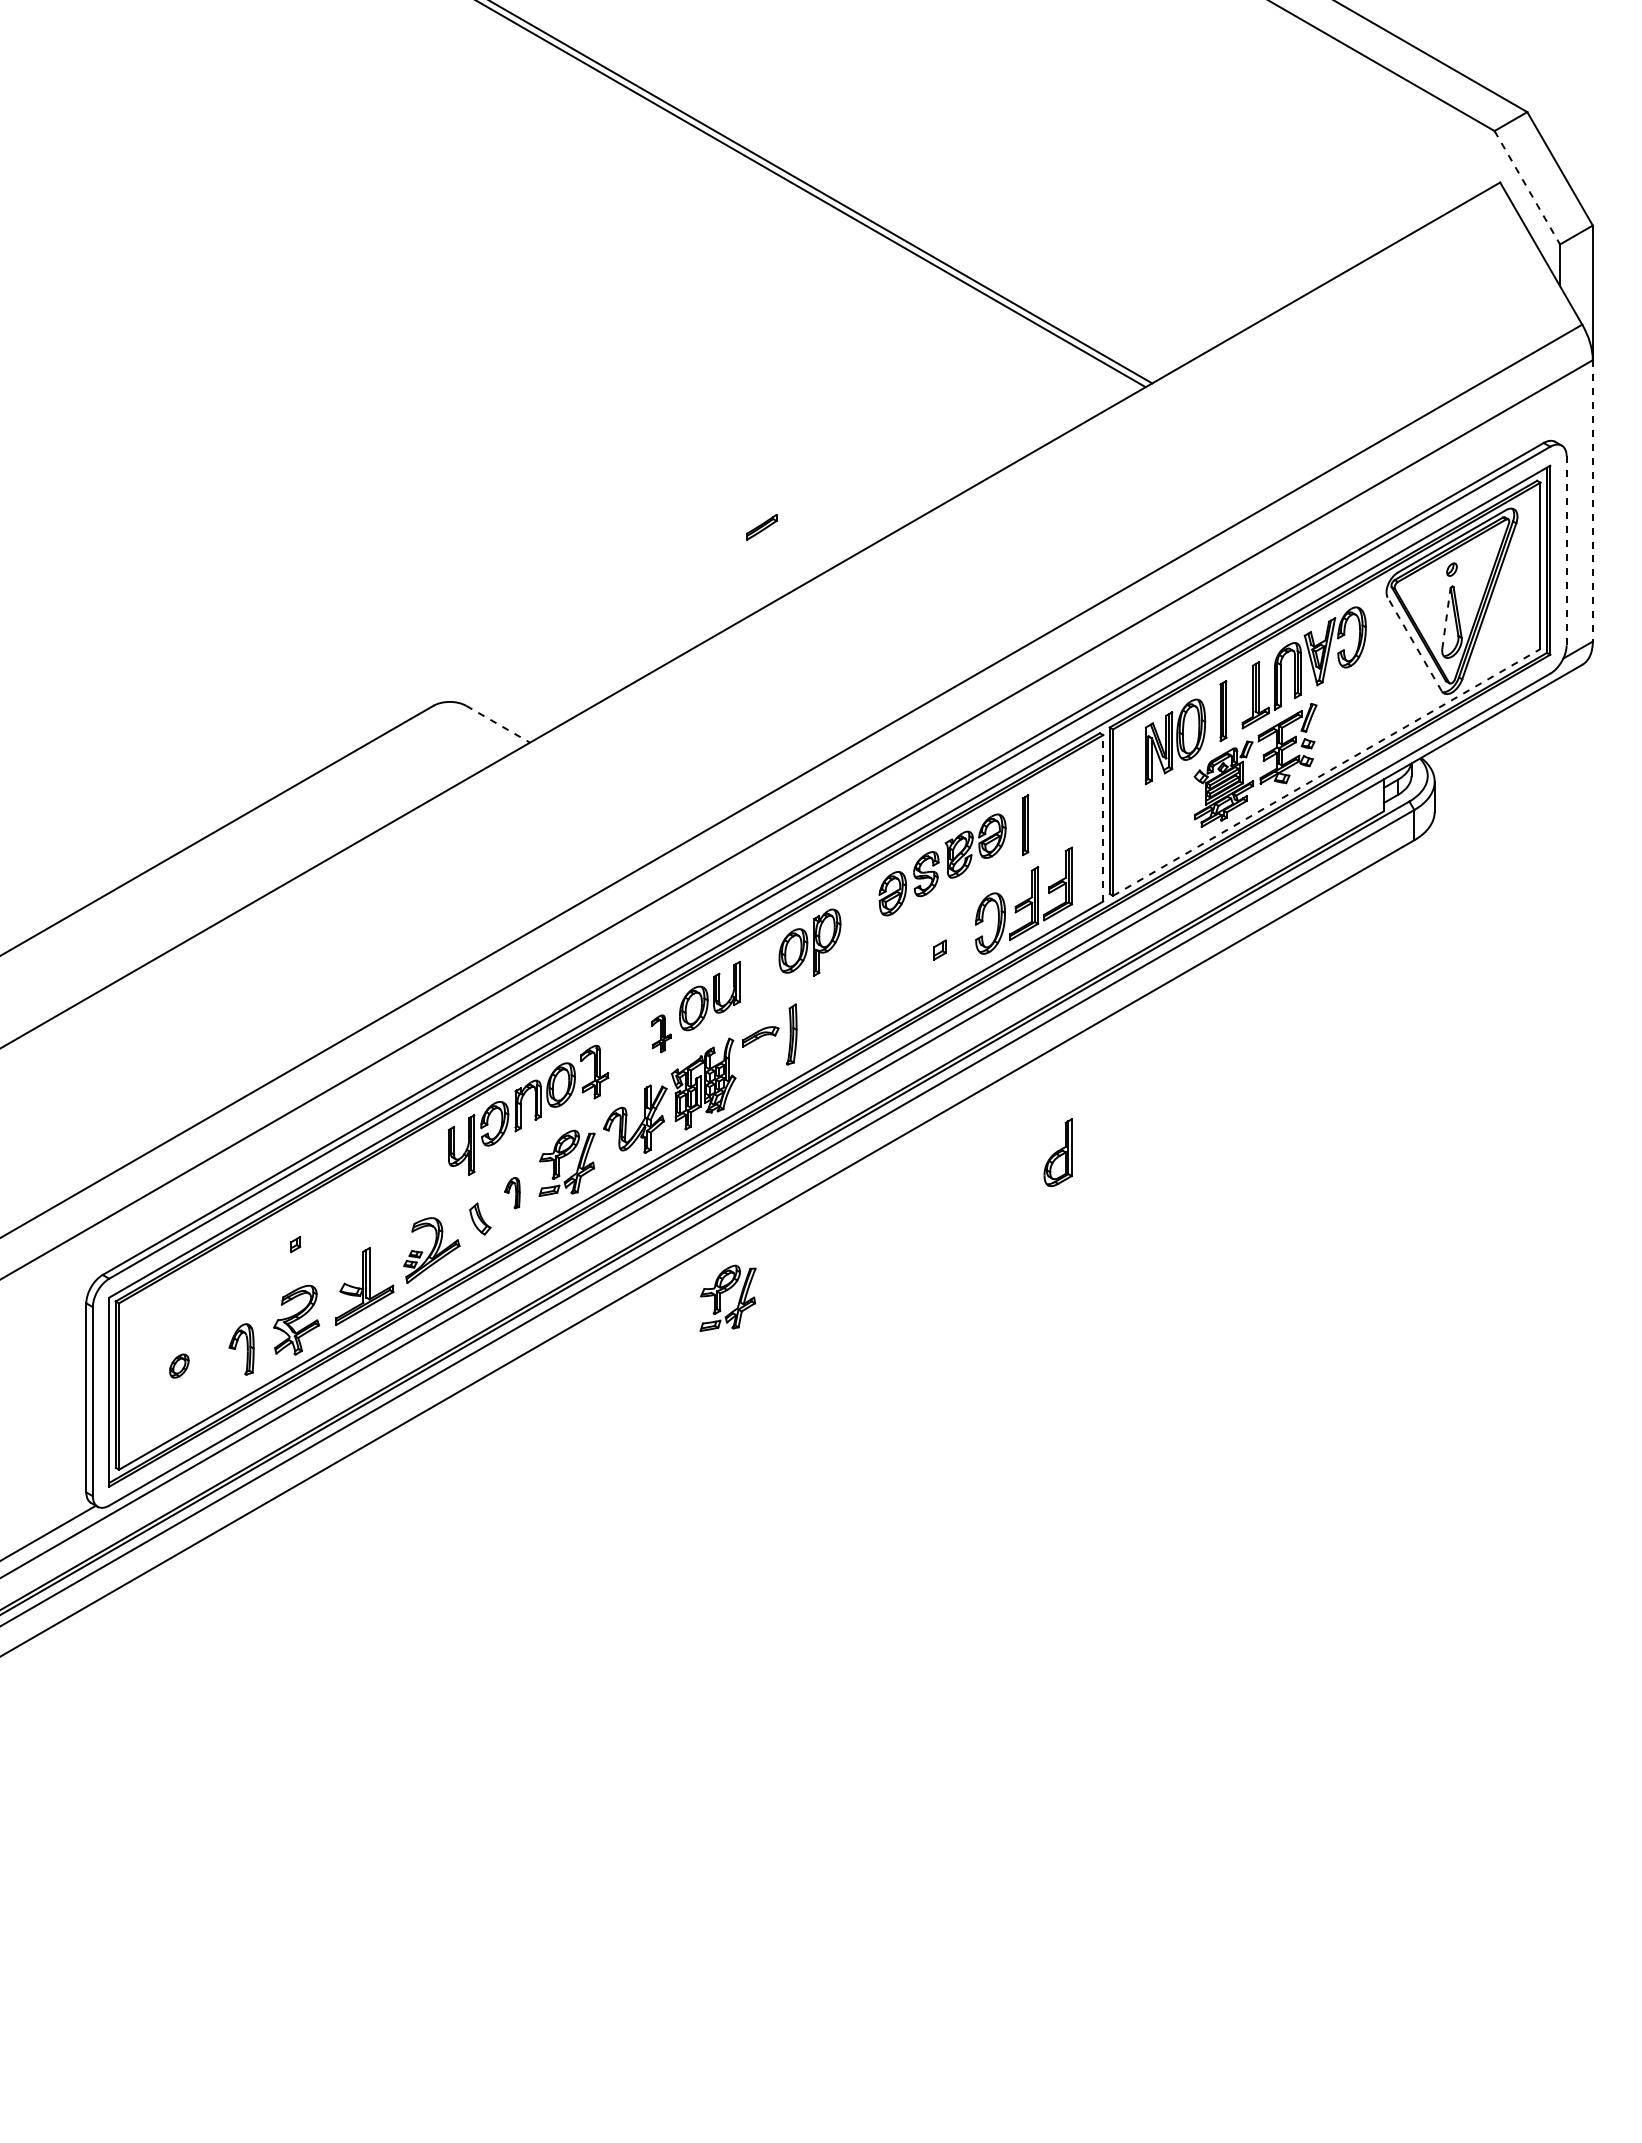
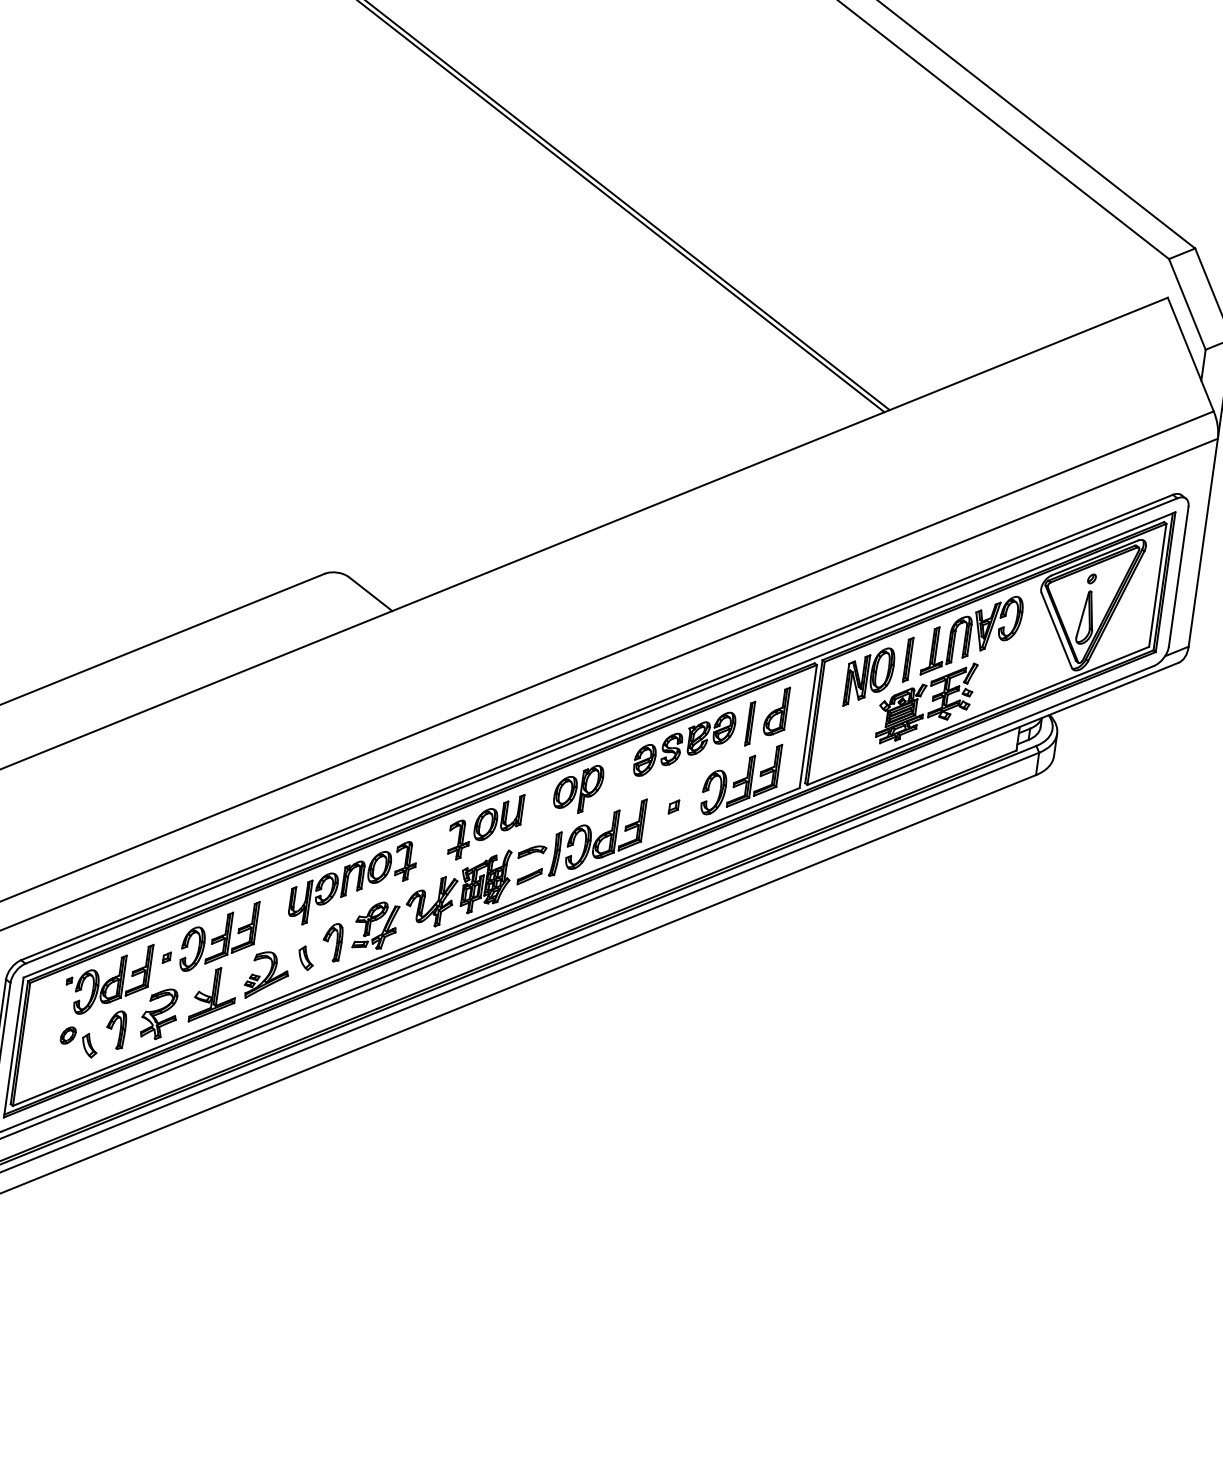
line: (1527, 188) -> (1187, 304), dashed -> solid
line: (1592, 500) -> (1203, 542), dashed -> solid
part: (761, 527) -> (529, 876), moved
line: (1566, 550) -> (1178, 576), dashed -> solid
line: (1446, 618) -> (1082, 614), dashed -> solid
line: (1414, 643) -> (1056, 629), dashed -> solid
line: (498, 724) -> (370, 594), dashed -> solid
line: (1326, 772) -> (978, 715), dashed -> solid
line: (1103, 817) -> (808, 725), dashed -> solid
part: (854, 998) -> (605, 833), added
part: (661, 1033) -> (459, 839), size x1.43
part: (1057, 1152) -> (776, 710), moved
part: (512, 1192) -> (332, 941), size x1.67
part: (361, 1205) -> (219, 935), added
part: (221, 1282) -> (108, 978), added
part: (727, 1297) -> (480, 1041), removed
part: (209, 1374) -> (89, 1044), added

